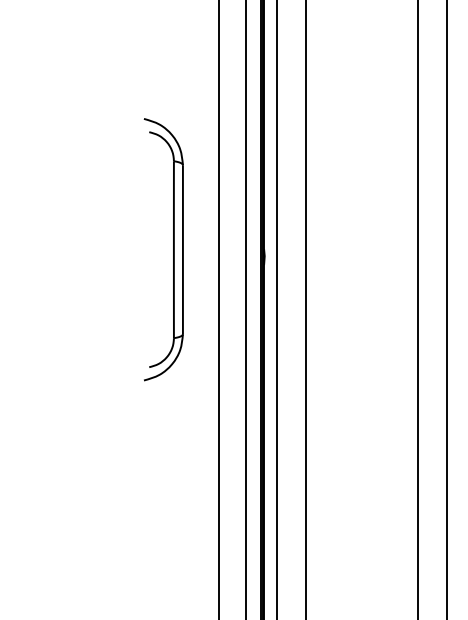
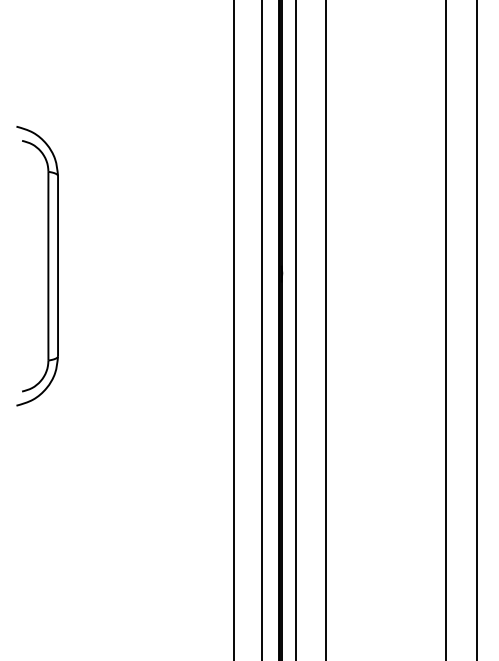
part: (173, 250) -> (47, 266), moved

